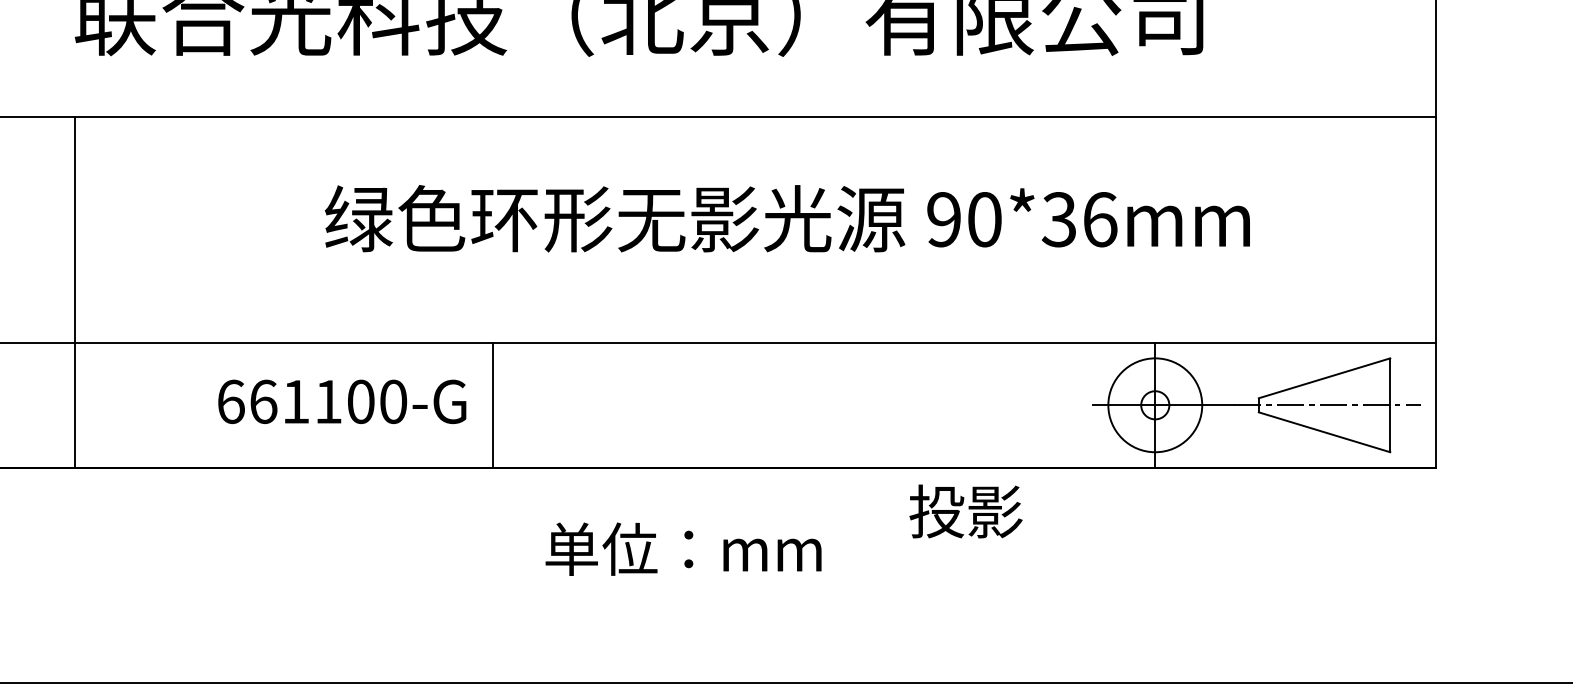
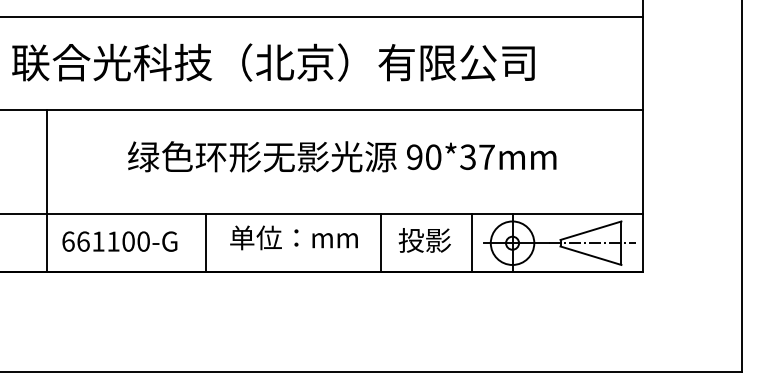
text: (1099, 220) -> (486, 157), 90*36mm -> 90*37mm
line: (75, 291) -> (47, 190), moved
text: (341, 401) -> (119, 241), moved
line: (872, 405) -> (381, 243), added
line: (1066, 405) -> (471, 243), added
text: (965, 511) -> (424, 240), moved
text: (682, 548) -> (293, 237), moved

